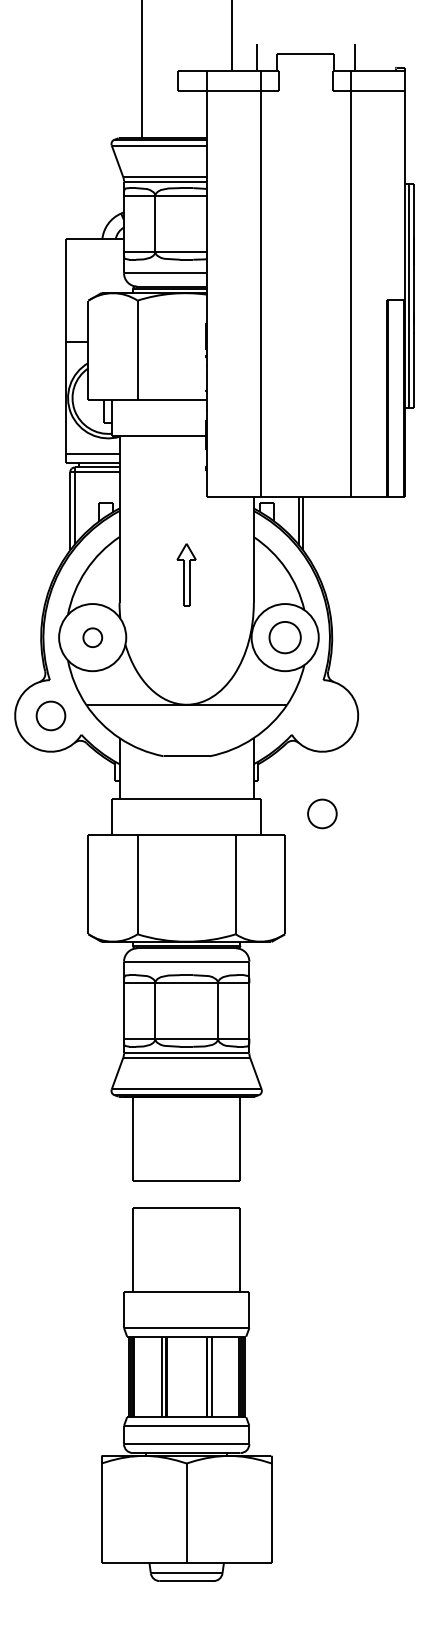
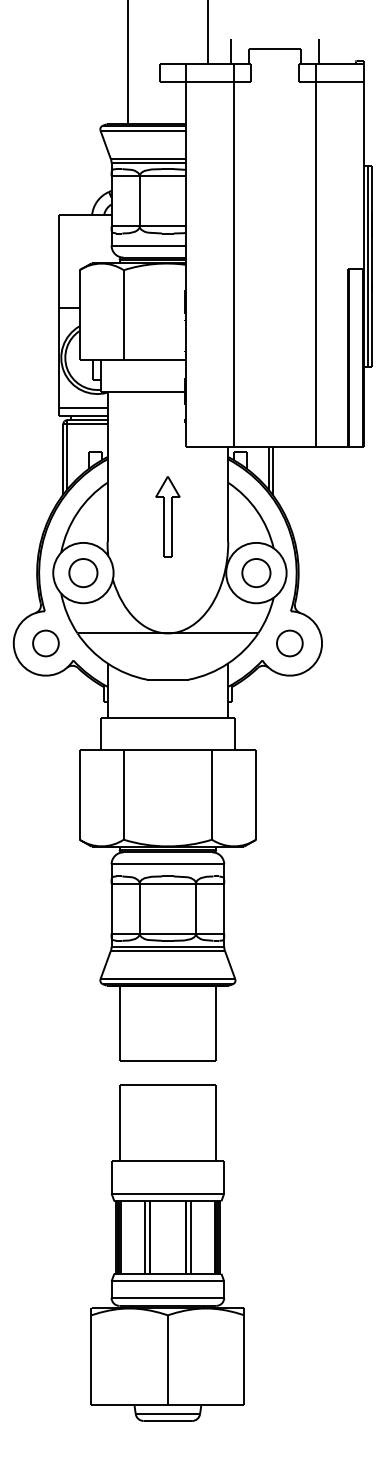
part: (186, 575) -> (167, 517), size x1.43
part: (92, 637) -> (83, 572), size x1.67
part: (322, 813) -> (289, 643), moved

